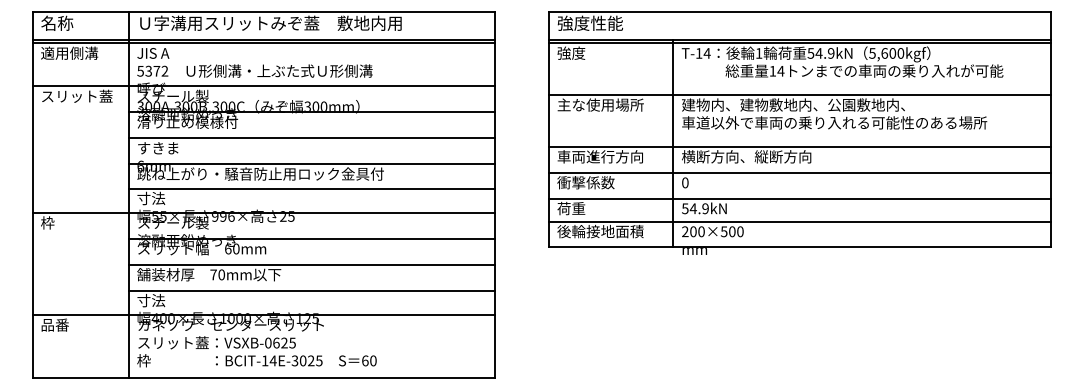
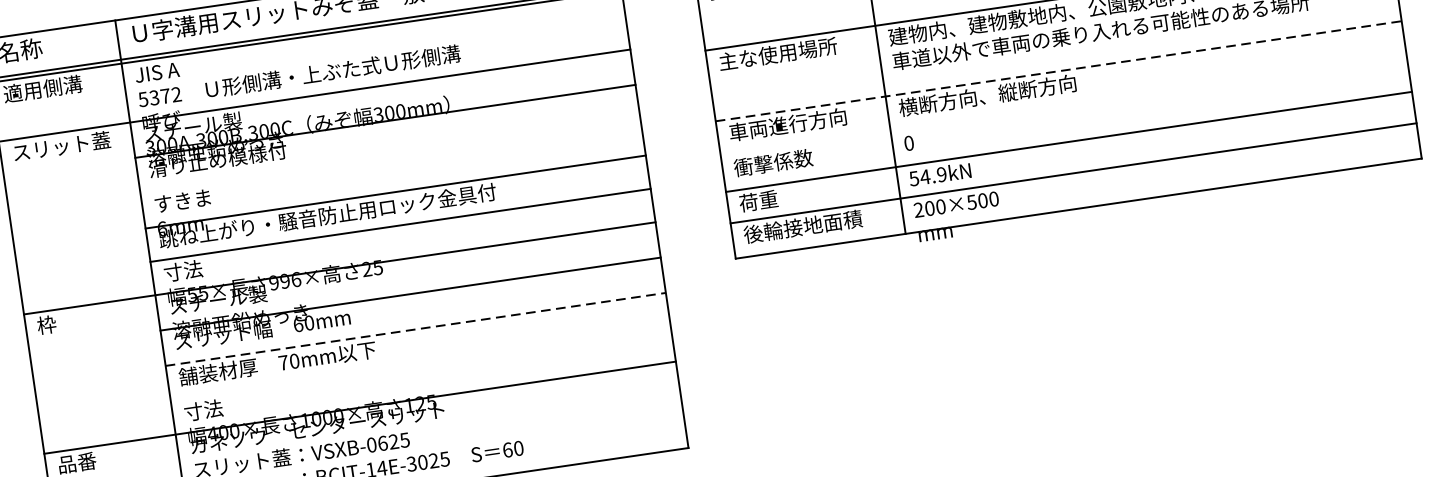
line: (311, 138) -> (389, 157), removed
line: (800, 146) -> (1059, 70), solid -> dashed
line: (799, 172) -> (1062, 106), removed
line: (312, 264) -> (416, 329), solid -> dashed
line: (311, 290) -> (420, 364), removed

